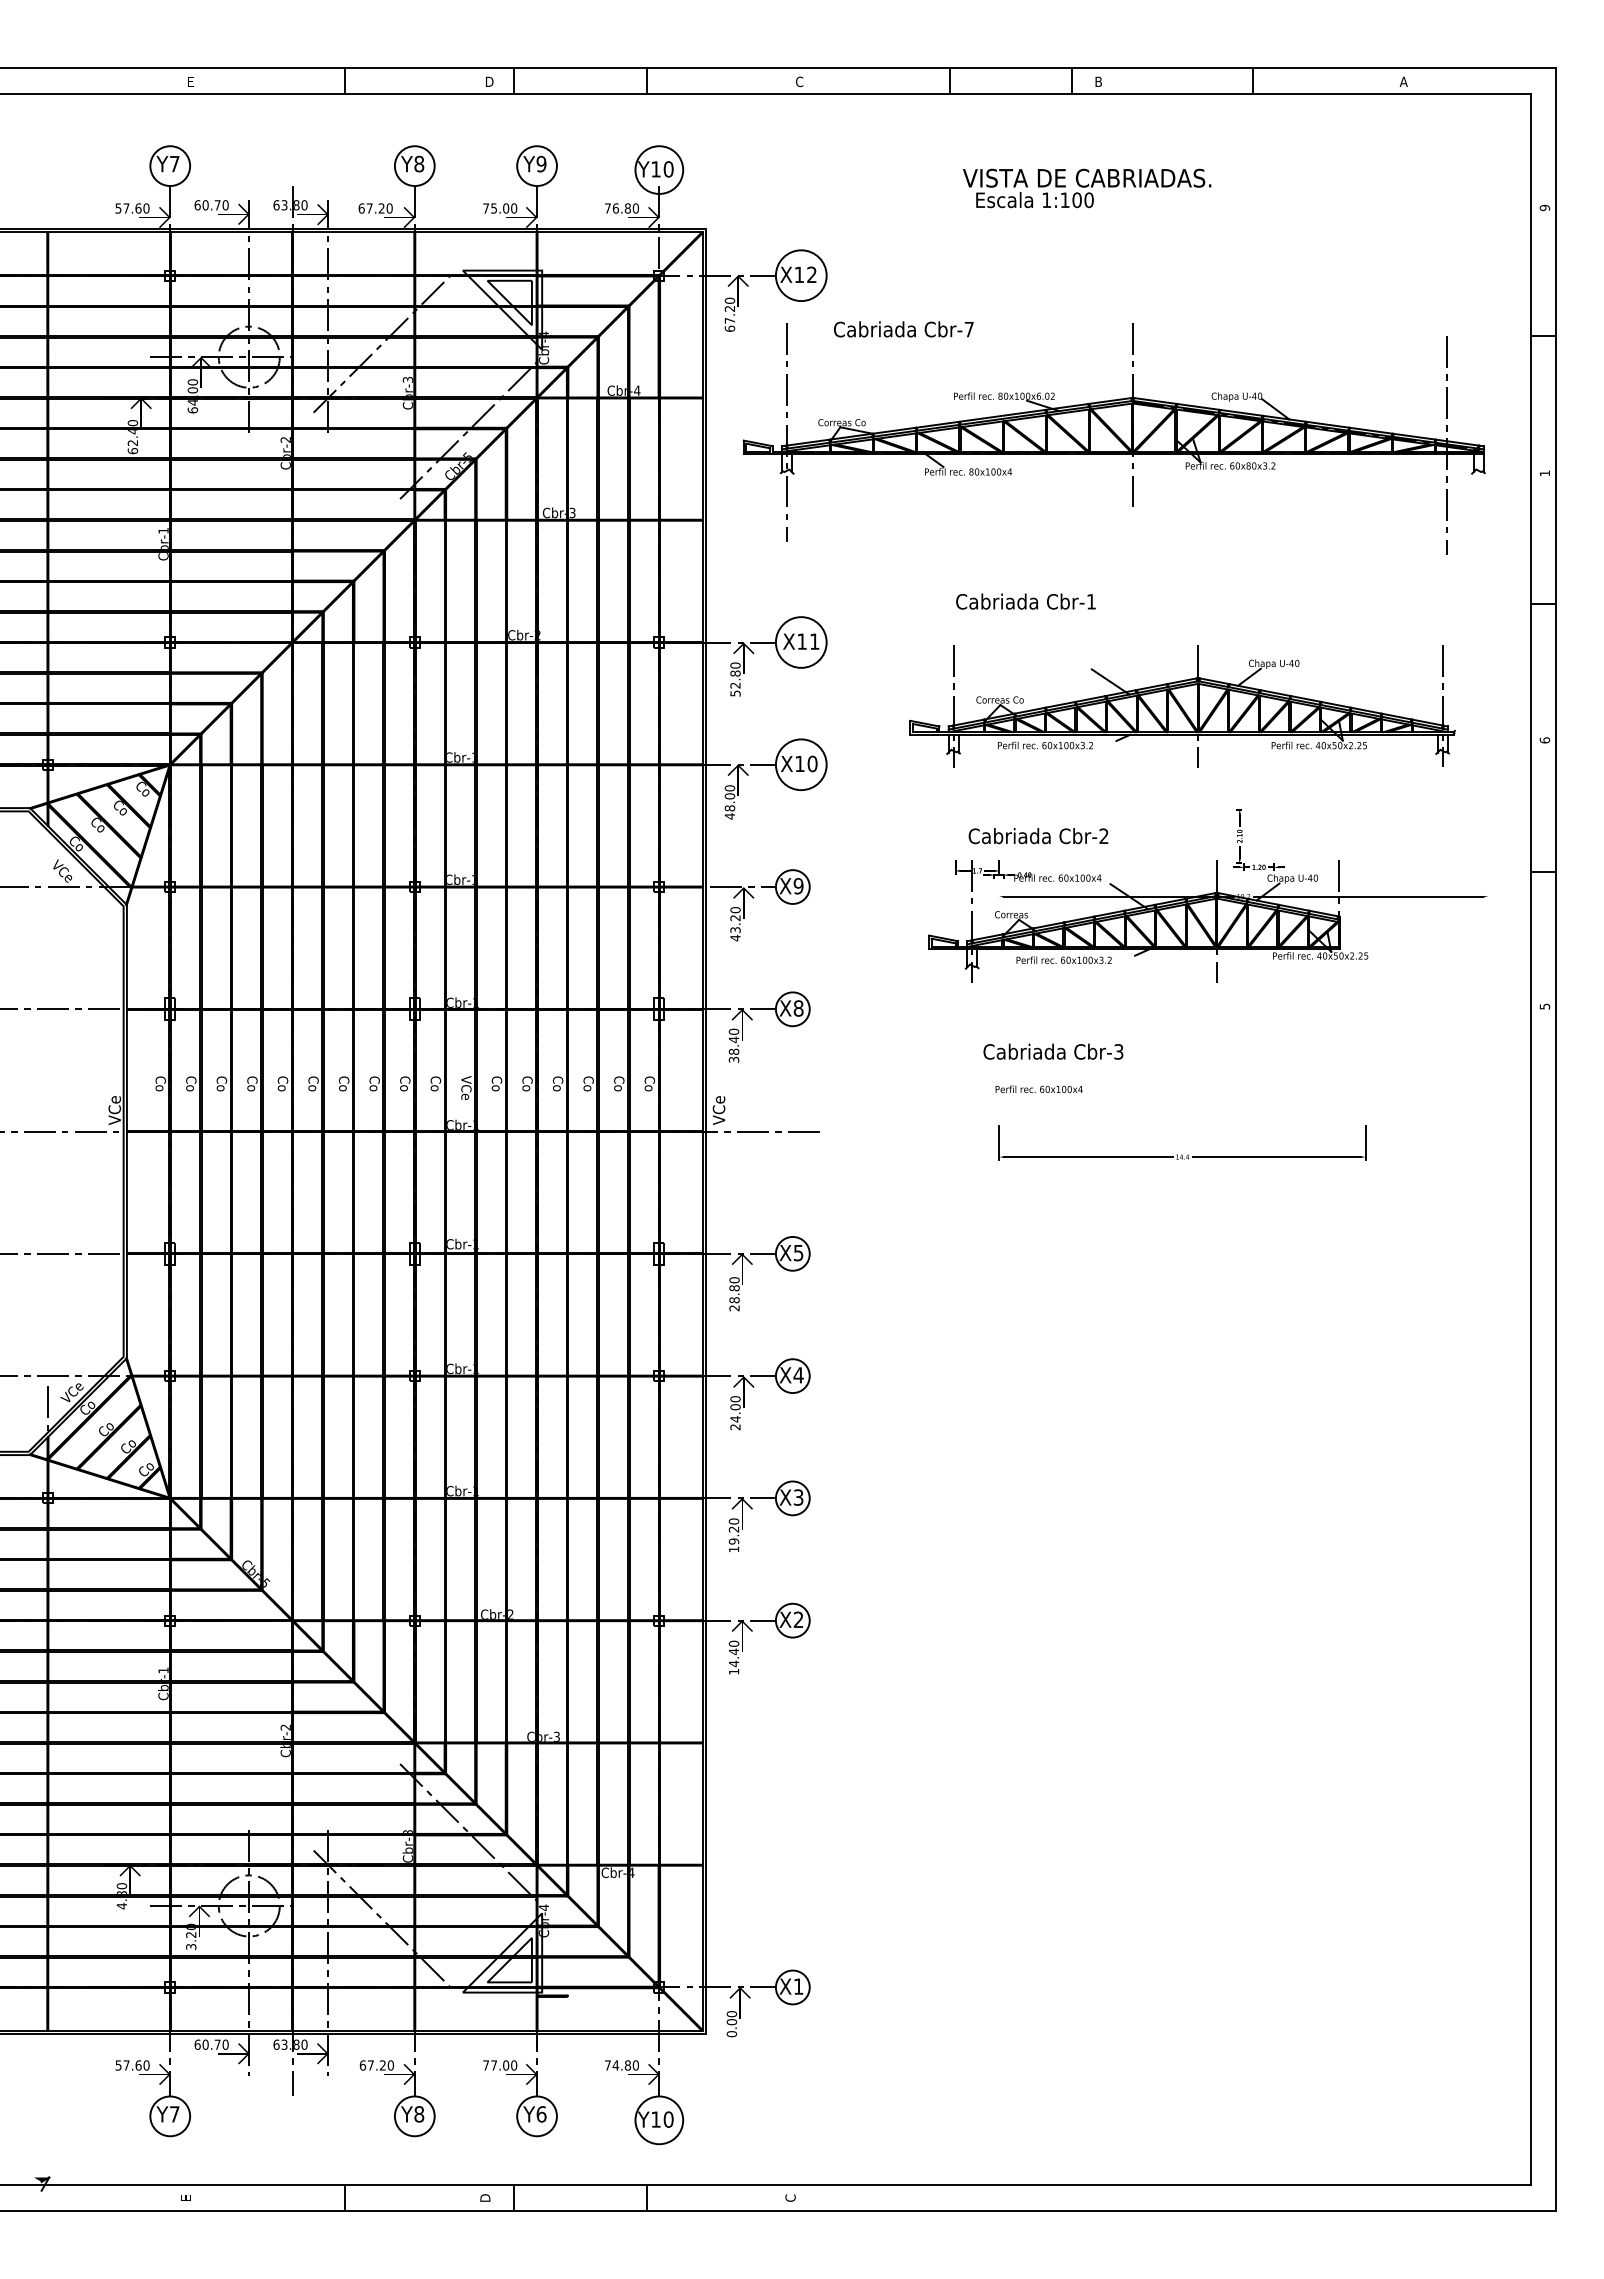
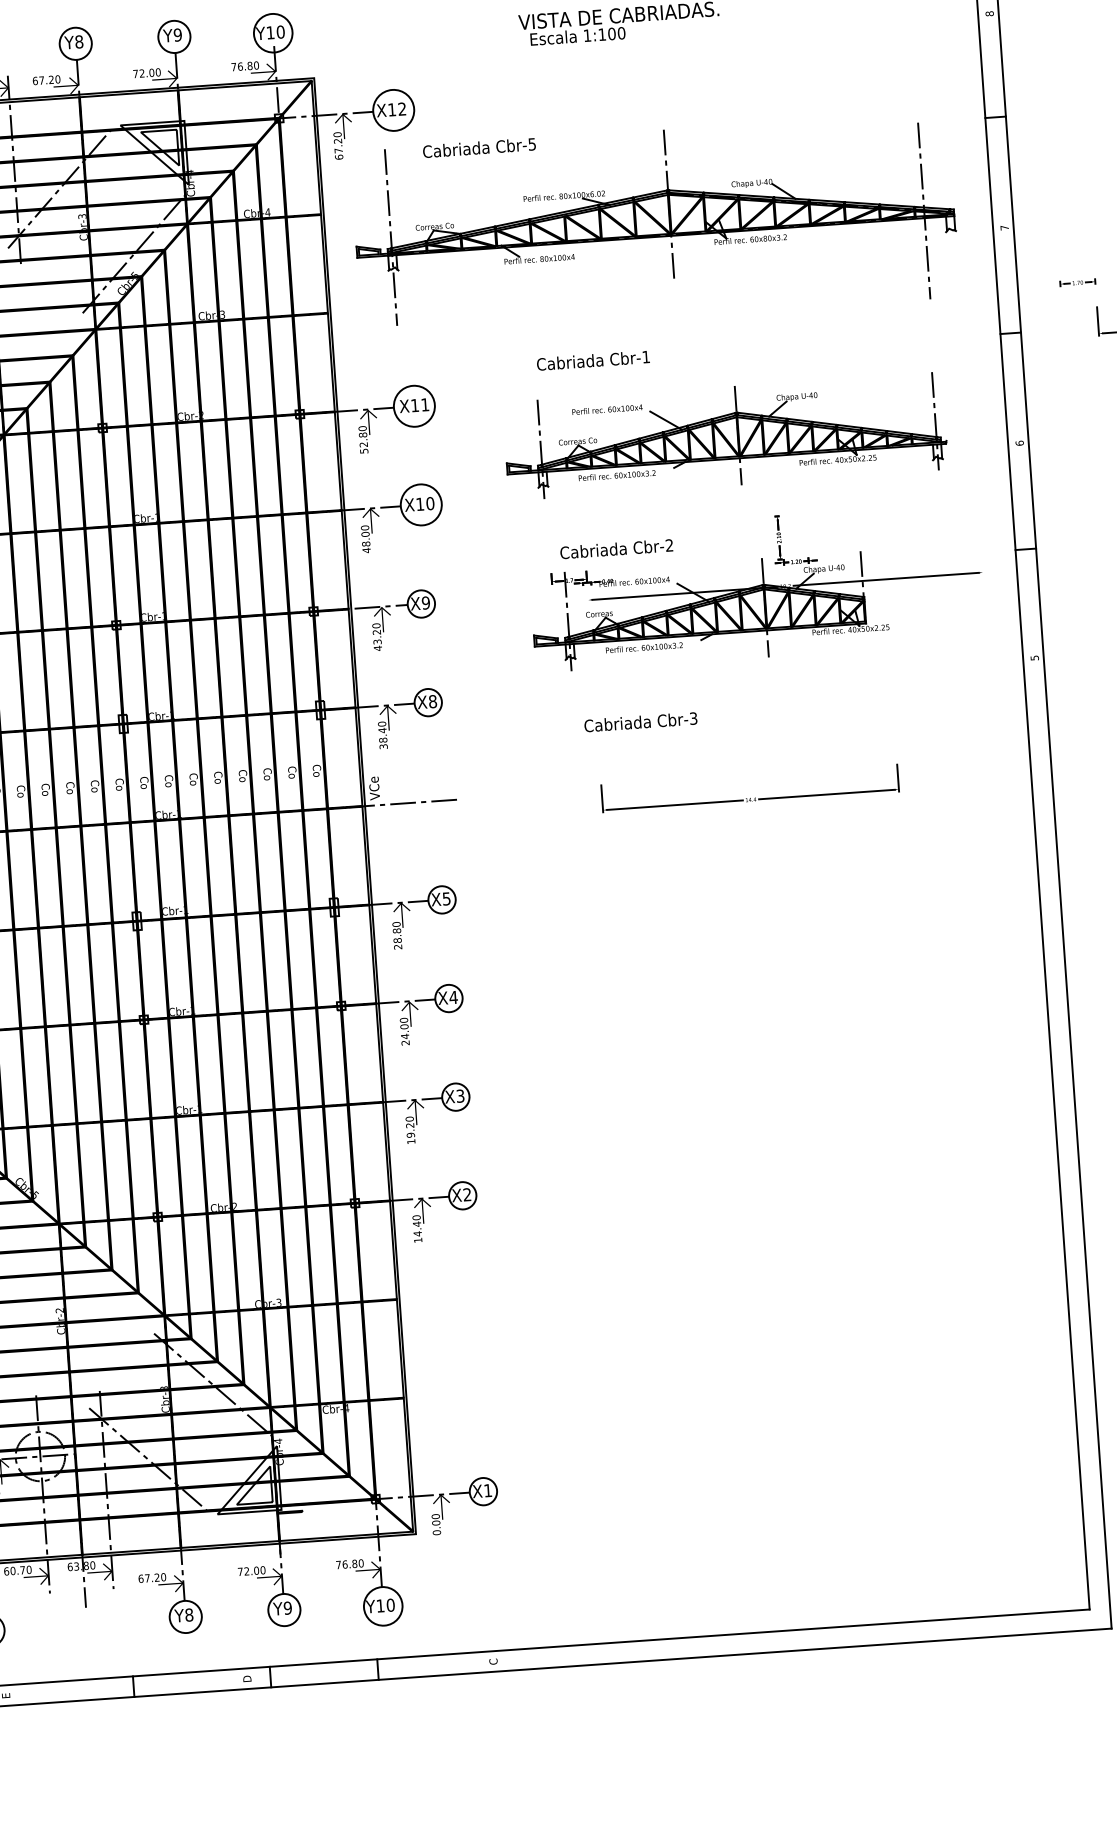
text: (1545, 207) -> (990, 13), 9 -> 8
text: (493, 208) -> (141, 73), 75.00 -> 72.00
text: (968, 329) -> (531, 144), Cbr-7 -> Cbr-5
text: (1544, 473) -> (1004, 228), 1 -> 7
text: (466, 1088) -> (169, 784), VCe -> Co
text: (1038, 1089) -> (606, 409), moved
text: (493, 2065) -> (246, 1571), 77.00 -> 72.00
text: (615, 2065) -> (344, 1564), 74.80 -> 76.80
text: (541, 2114) -> (287, 1608), Y6 -> Y9

